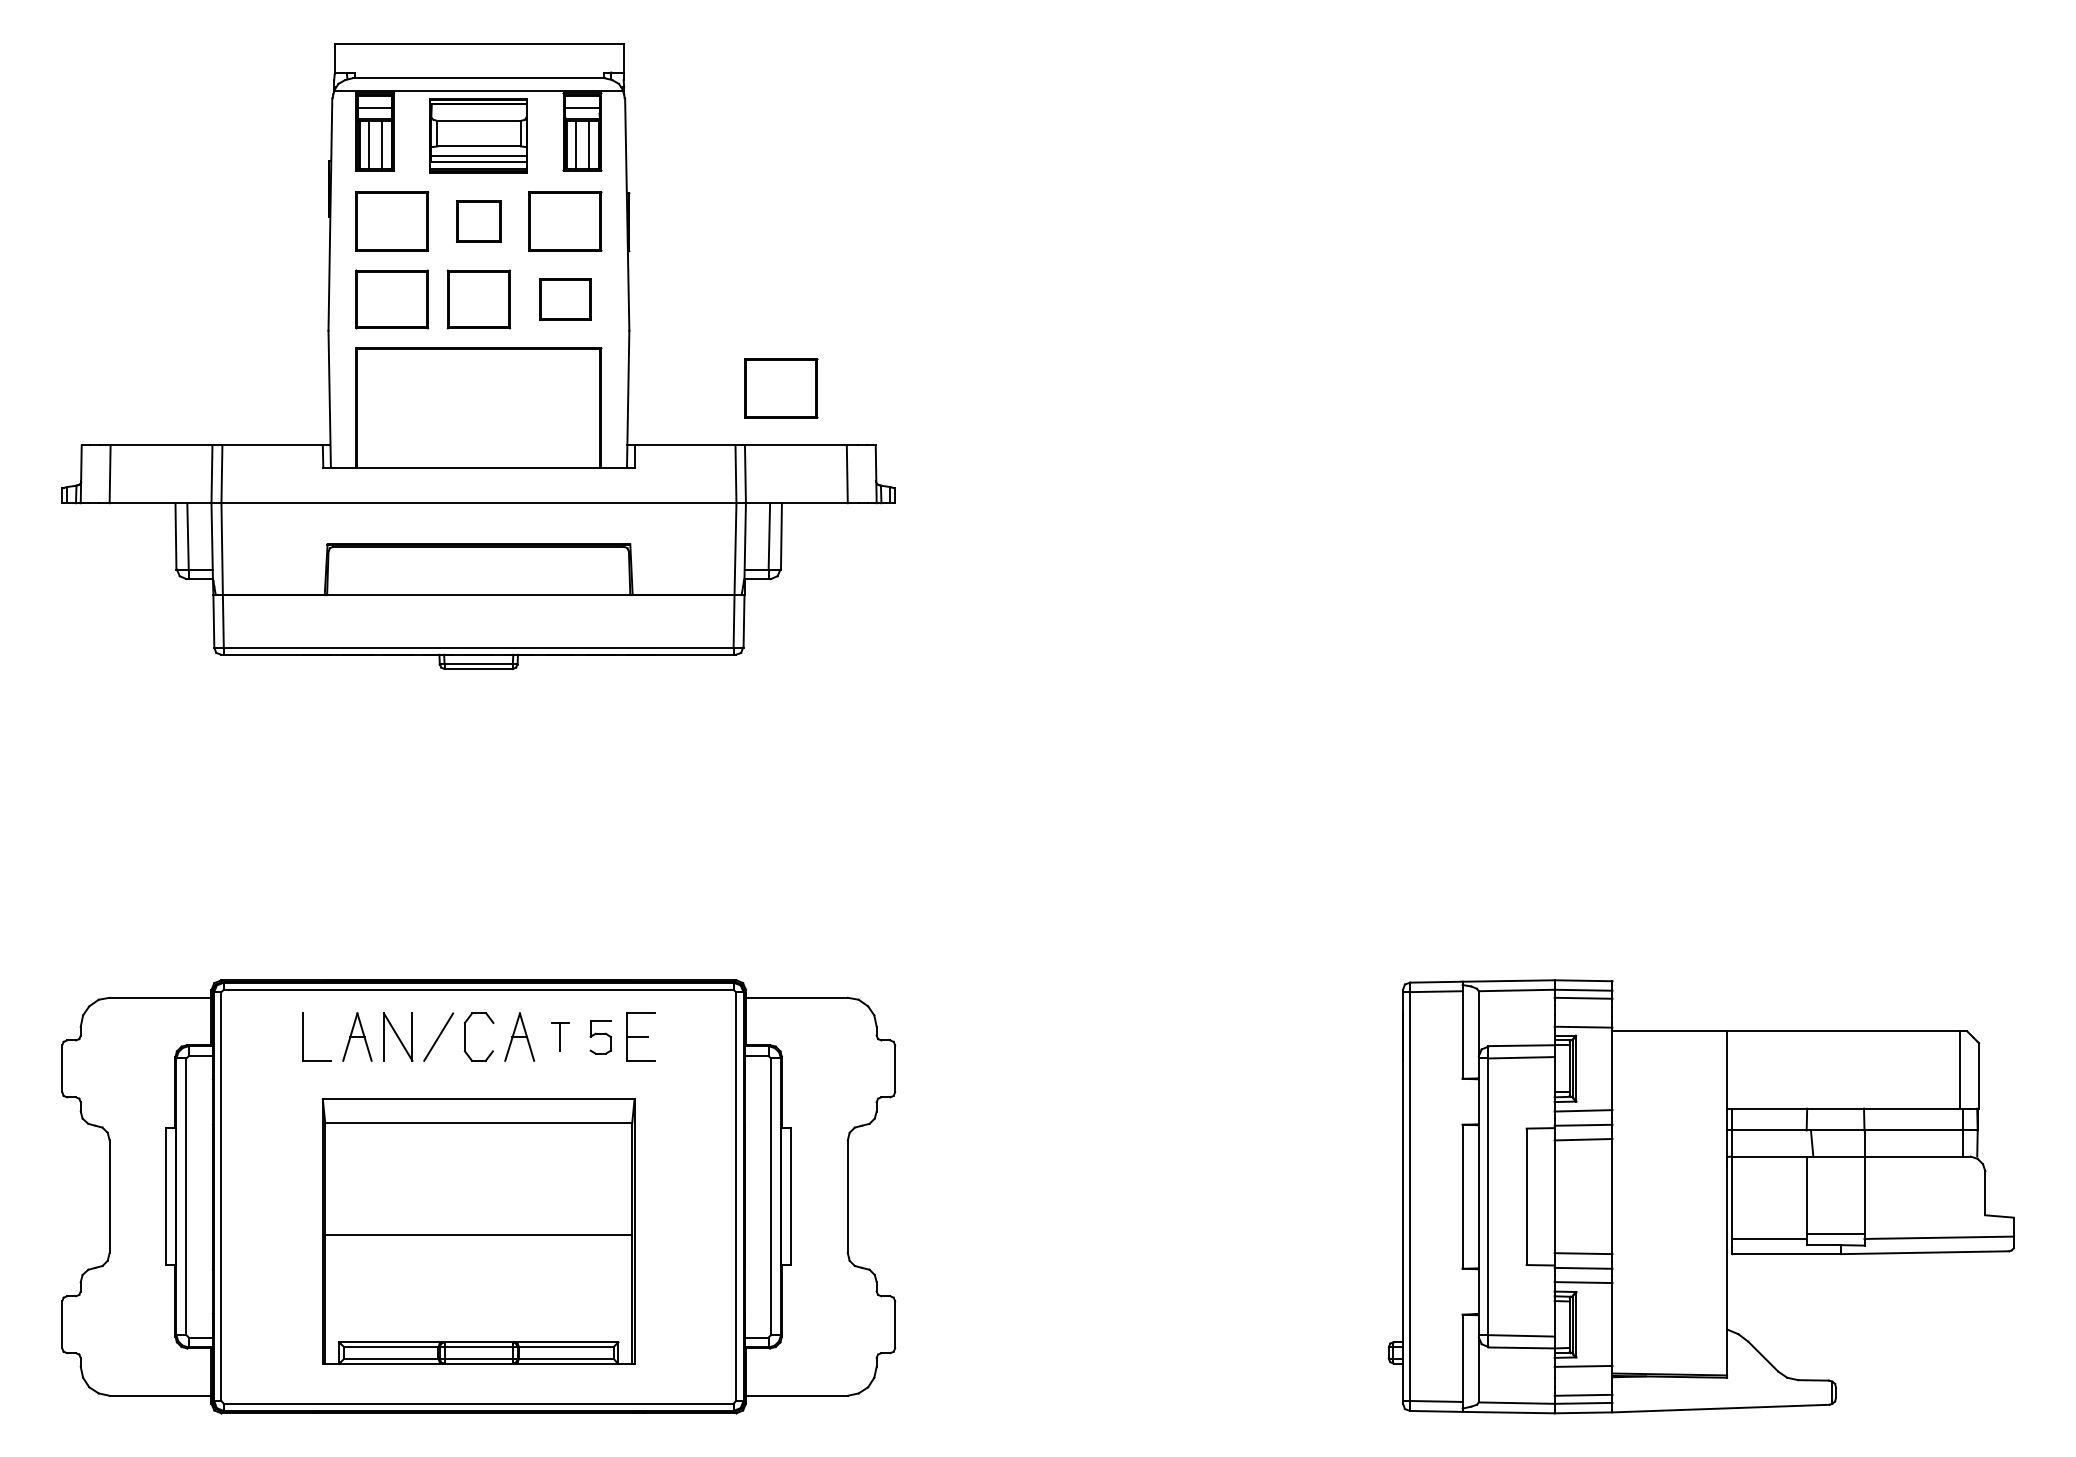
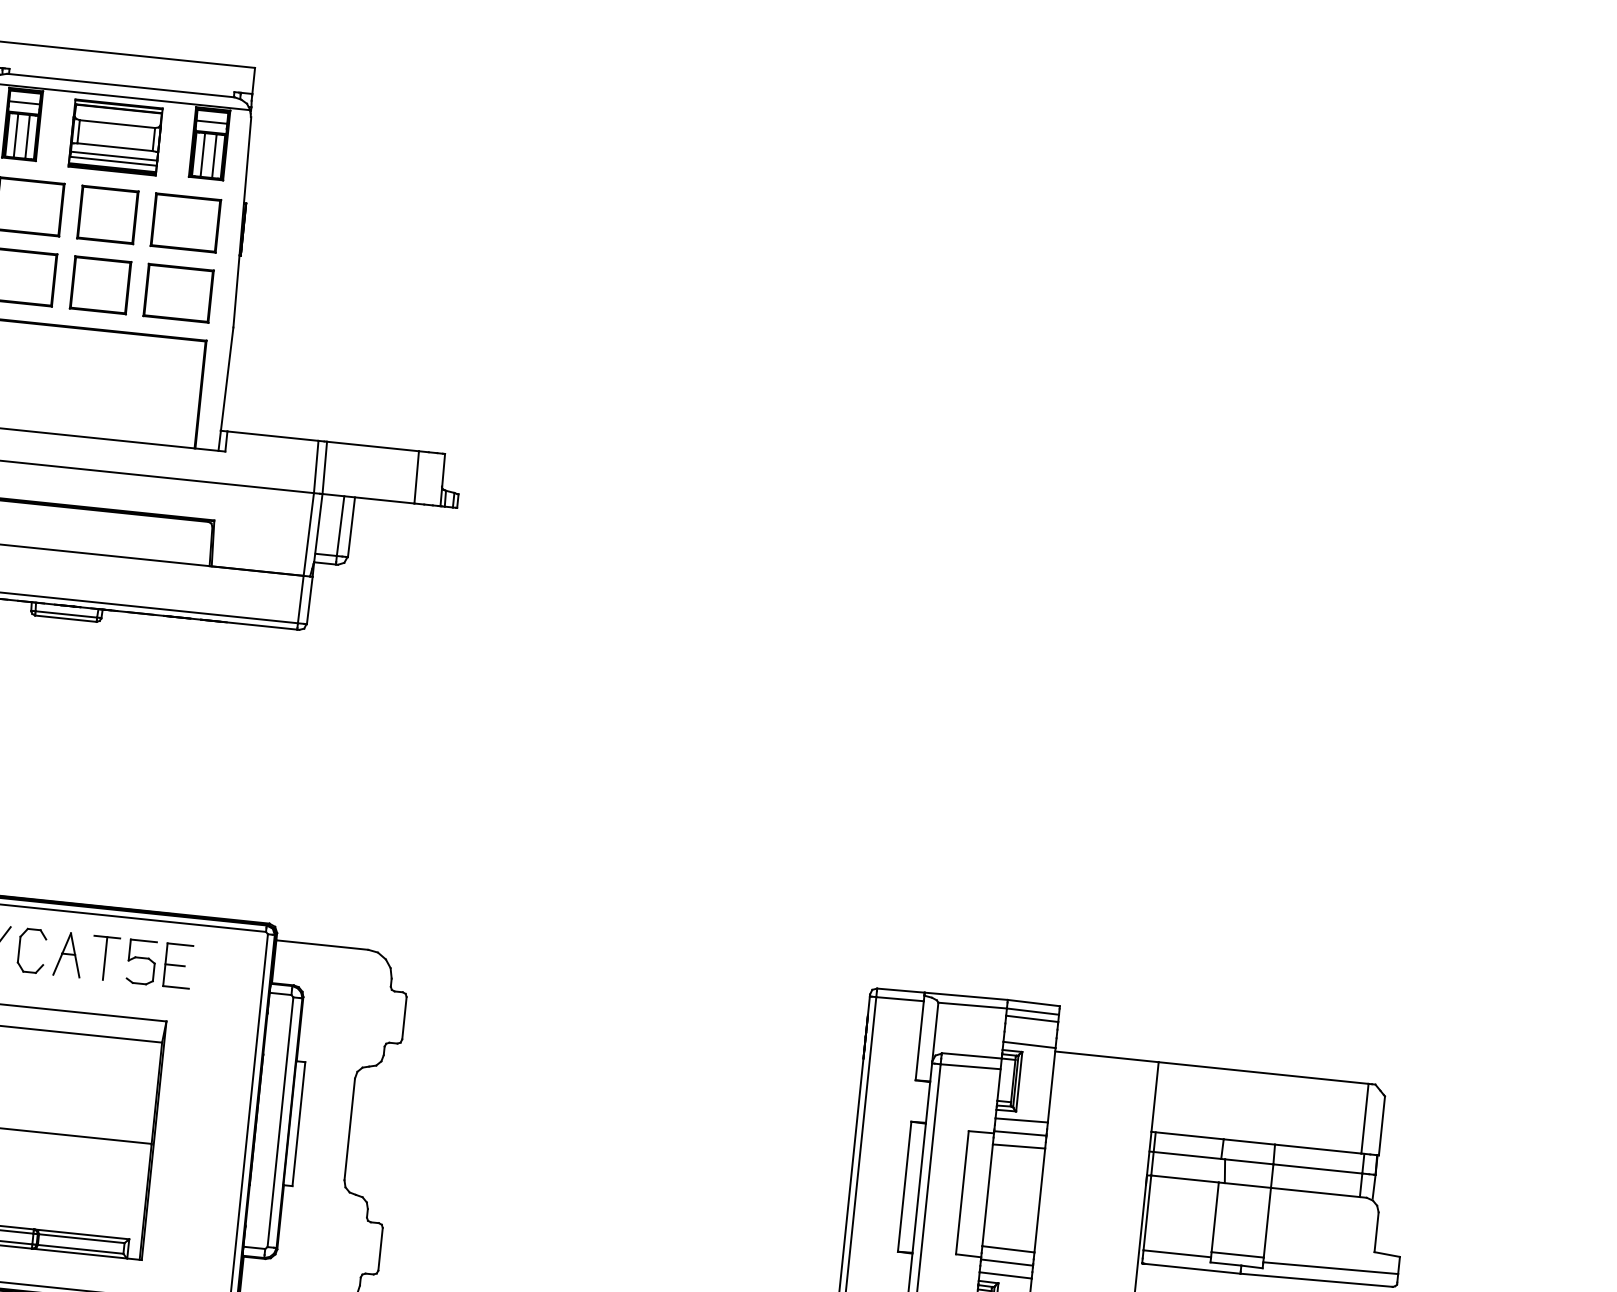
part: (478, 221) -> (107, 214), size x1.43
part: (565, 299) -> (178, 293), size x1.43
part: (781, 388) -> (365, 393), removed
part: (559, 1036) -> (104, 957), size x1.67
part: (600, 1036) -> (141, 961), size x1.43

